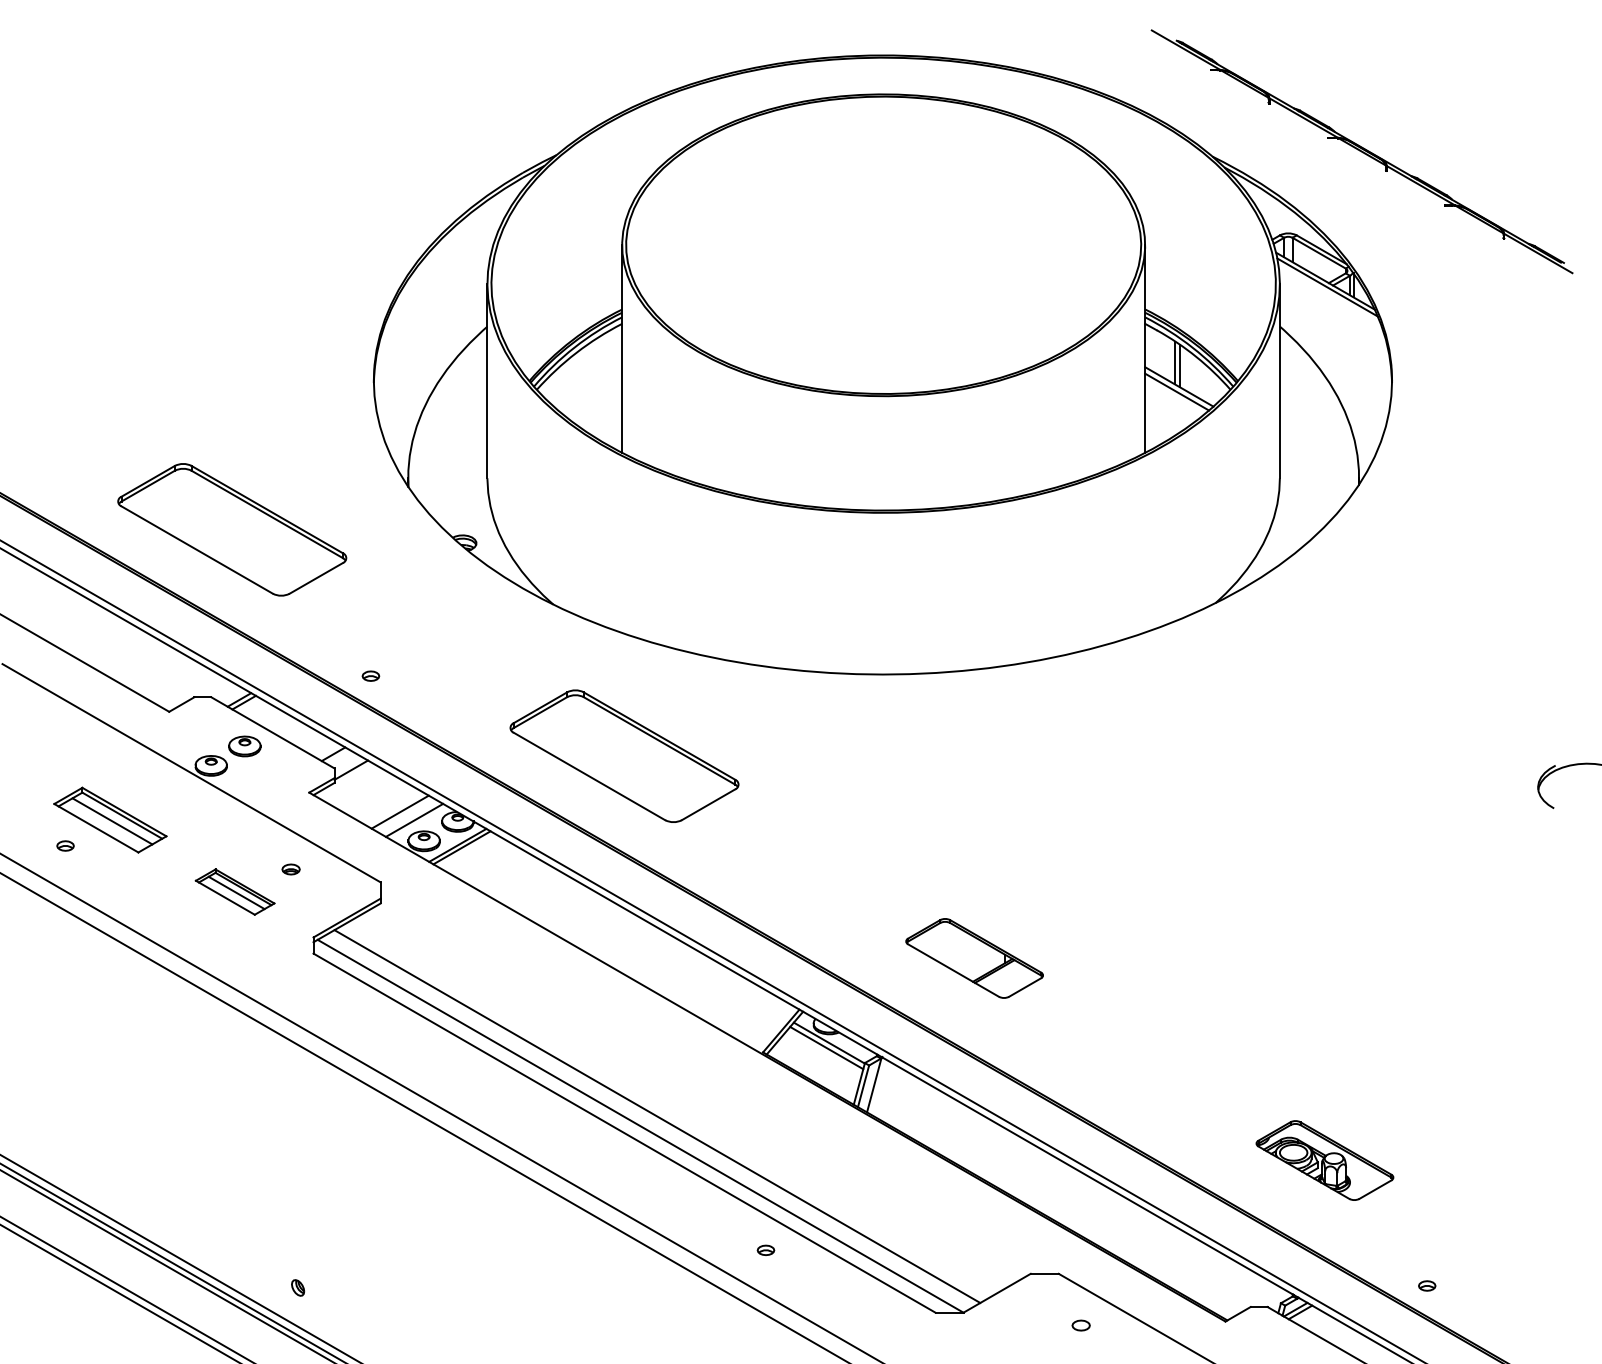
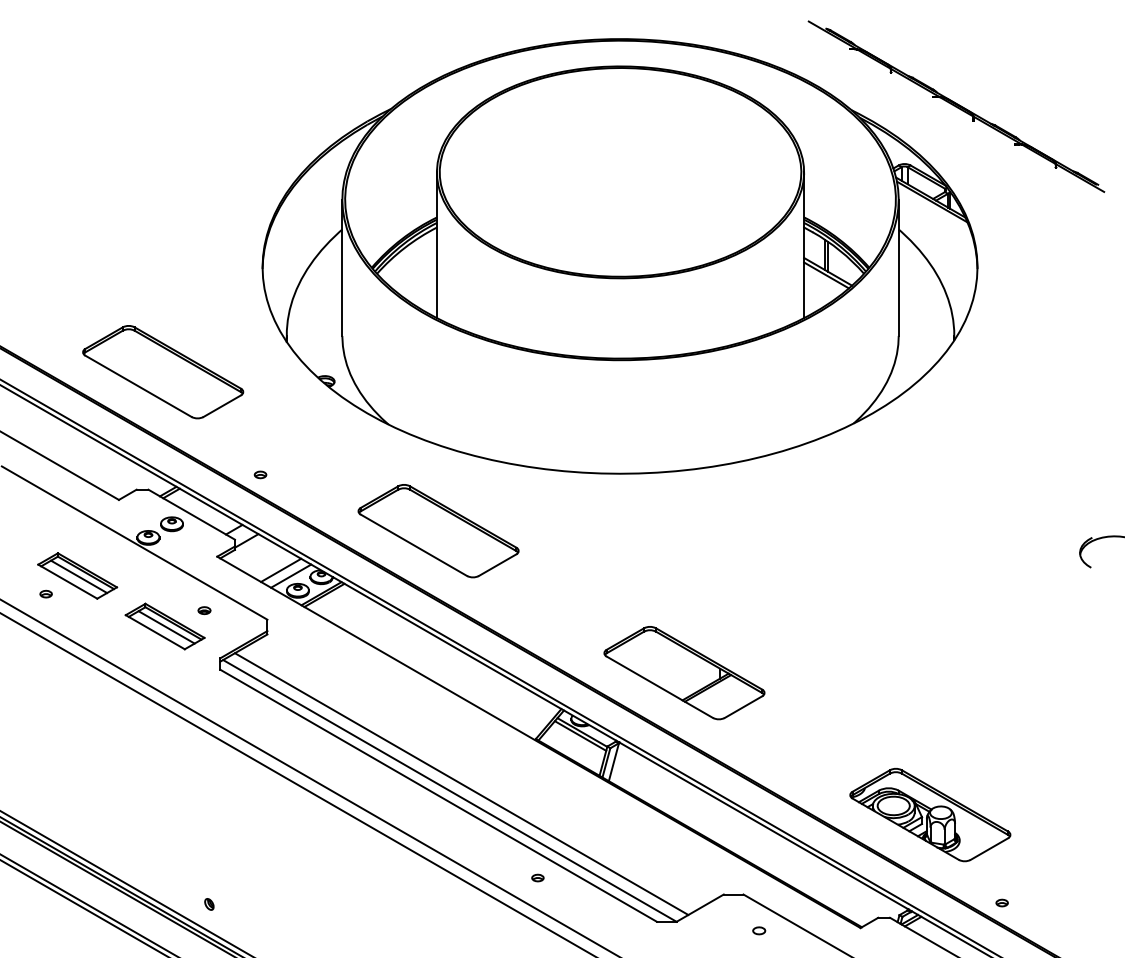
part: (235, 891) -> (165, 626), size x1.43
part: (974, 958) -> (684, 673), size x1.67
part: (1324, 1160) -> (930, 814), size x1.67

